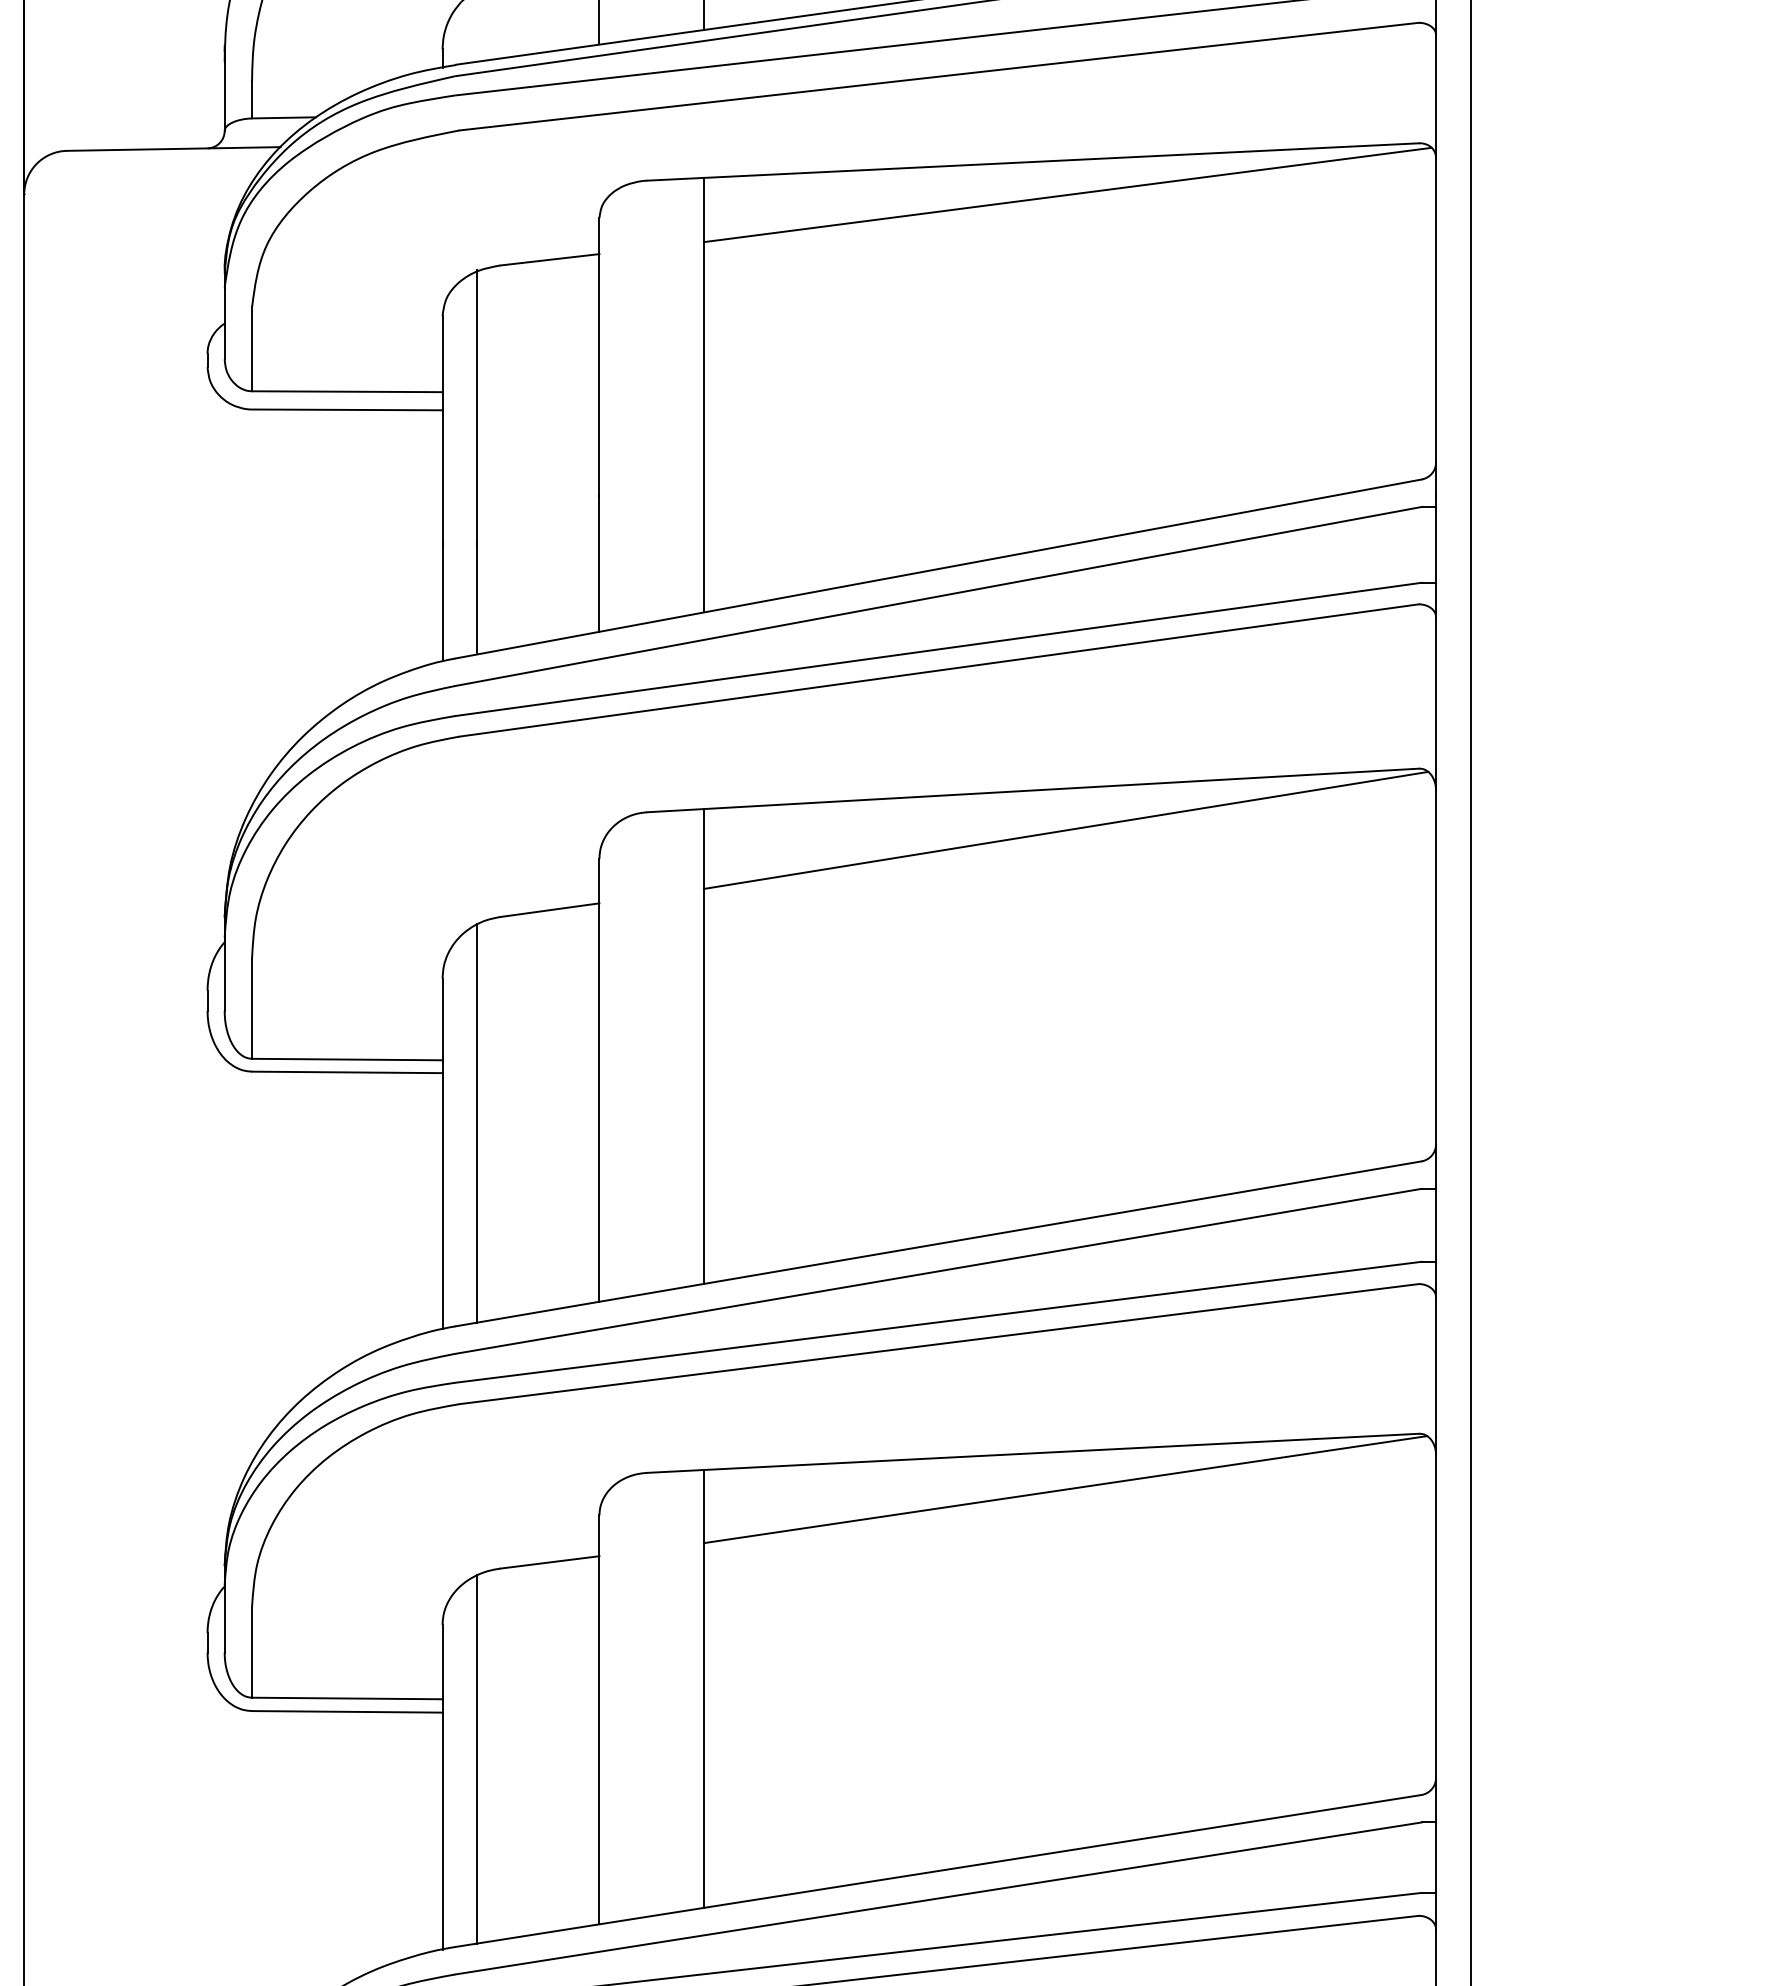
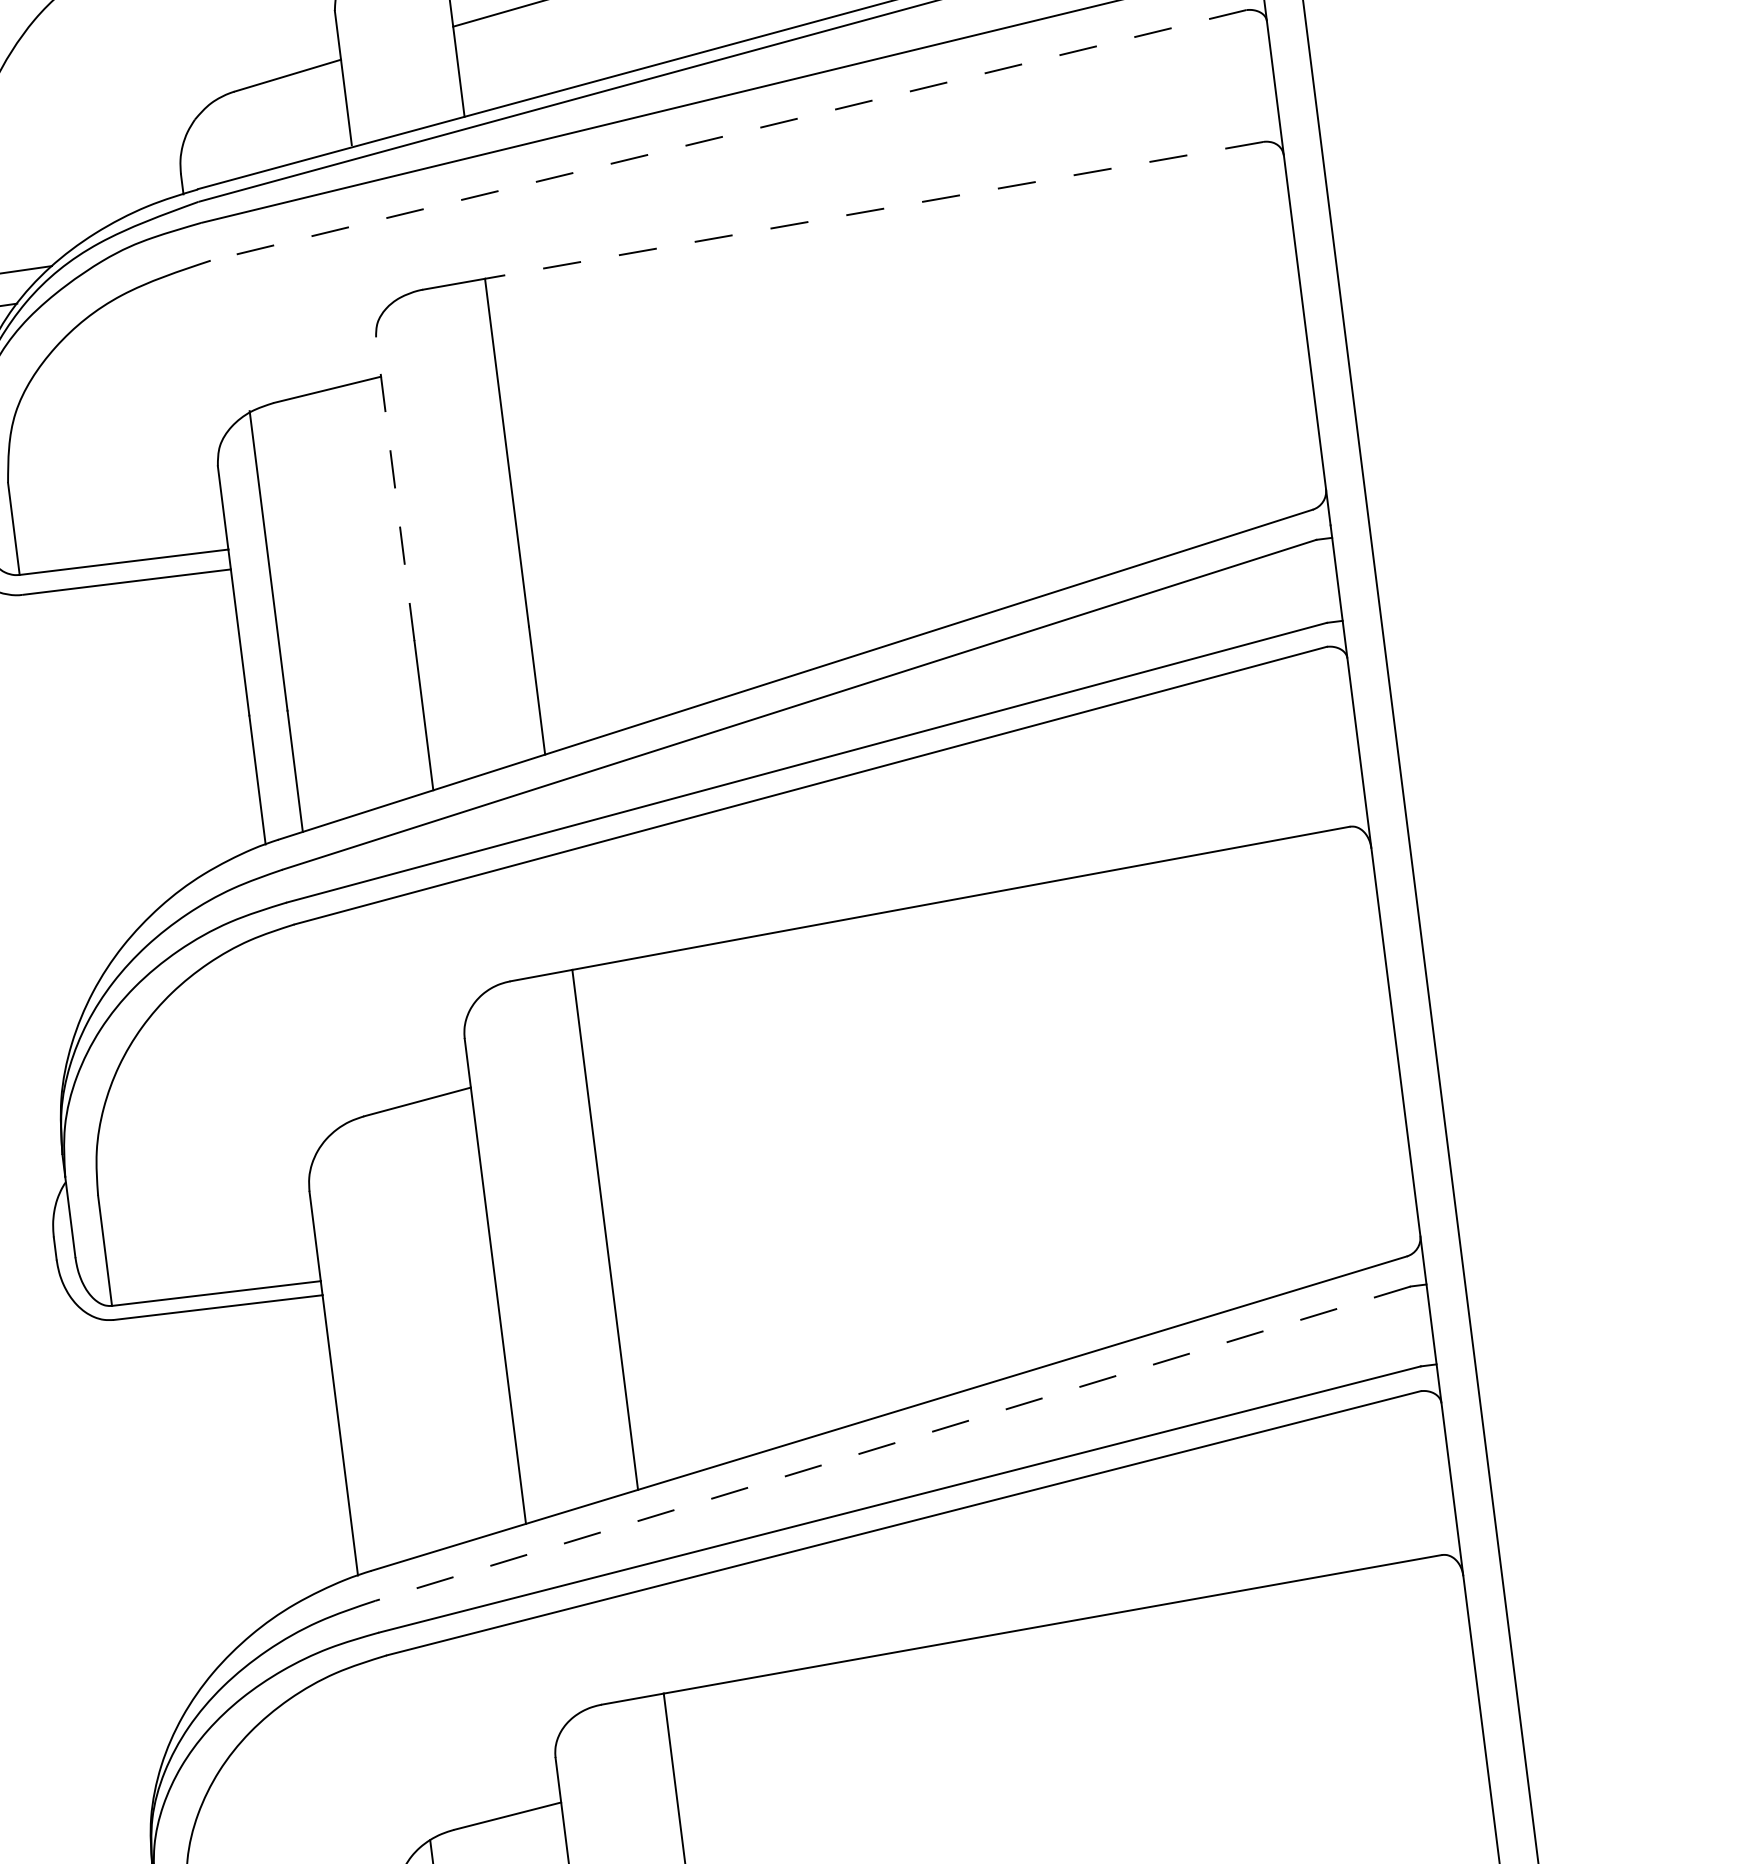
line: (939, 76) -> (728, 135), solid -> dashed
line: (1061, 160) -> (874, 210), solid -> dashed
line: (1067, 194) -> (885, 246), removed
line: (599, 356) -> (395, 488), solid -> dashed
line: (1066, 829) -> (972, 942), removed
line: (477, 1123) -> (367, 1345), removed
line: (937, 1271) -> (891, 1443), solid -> dashed
line: (1065, 1489) -> (1062, 1664), removed

